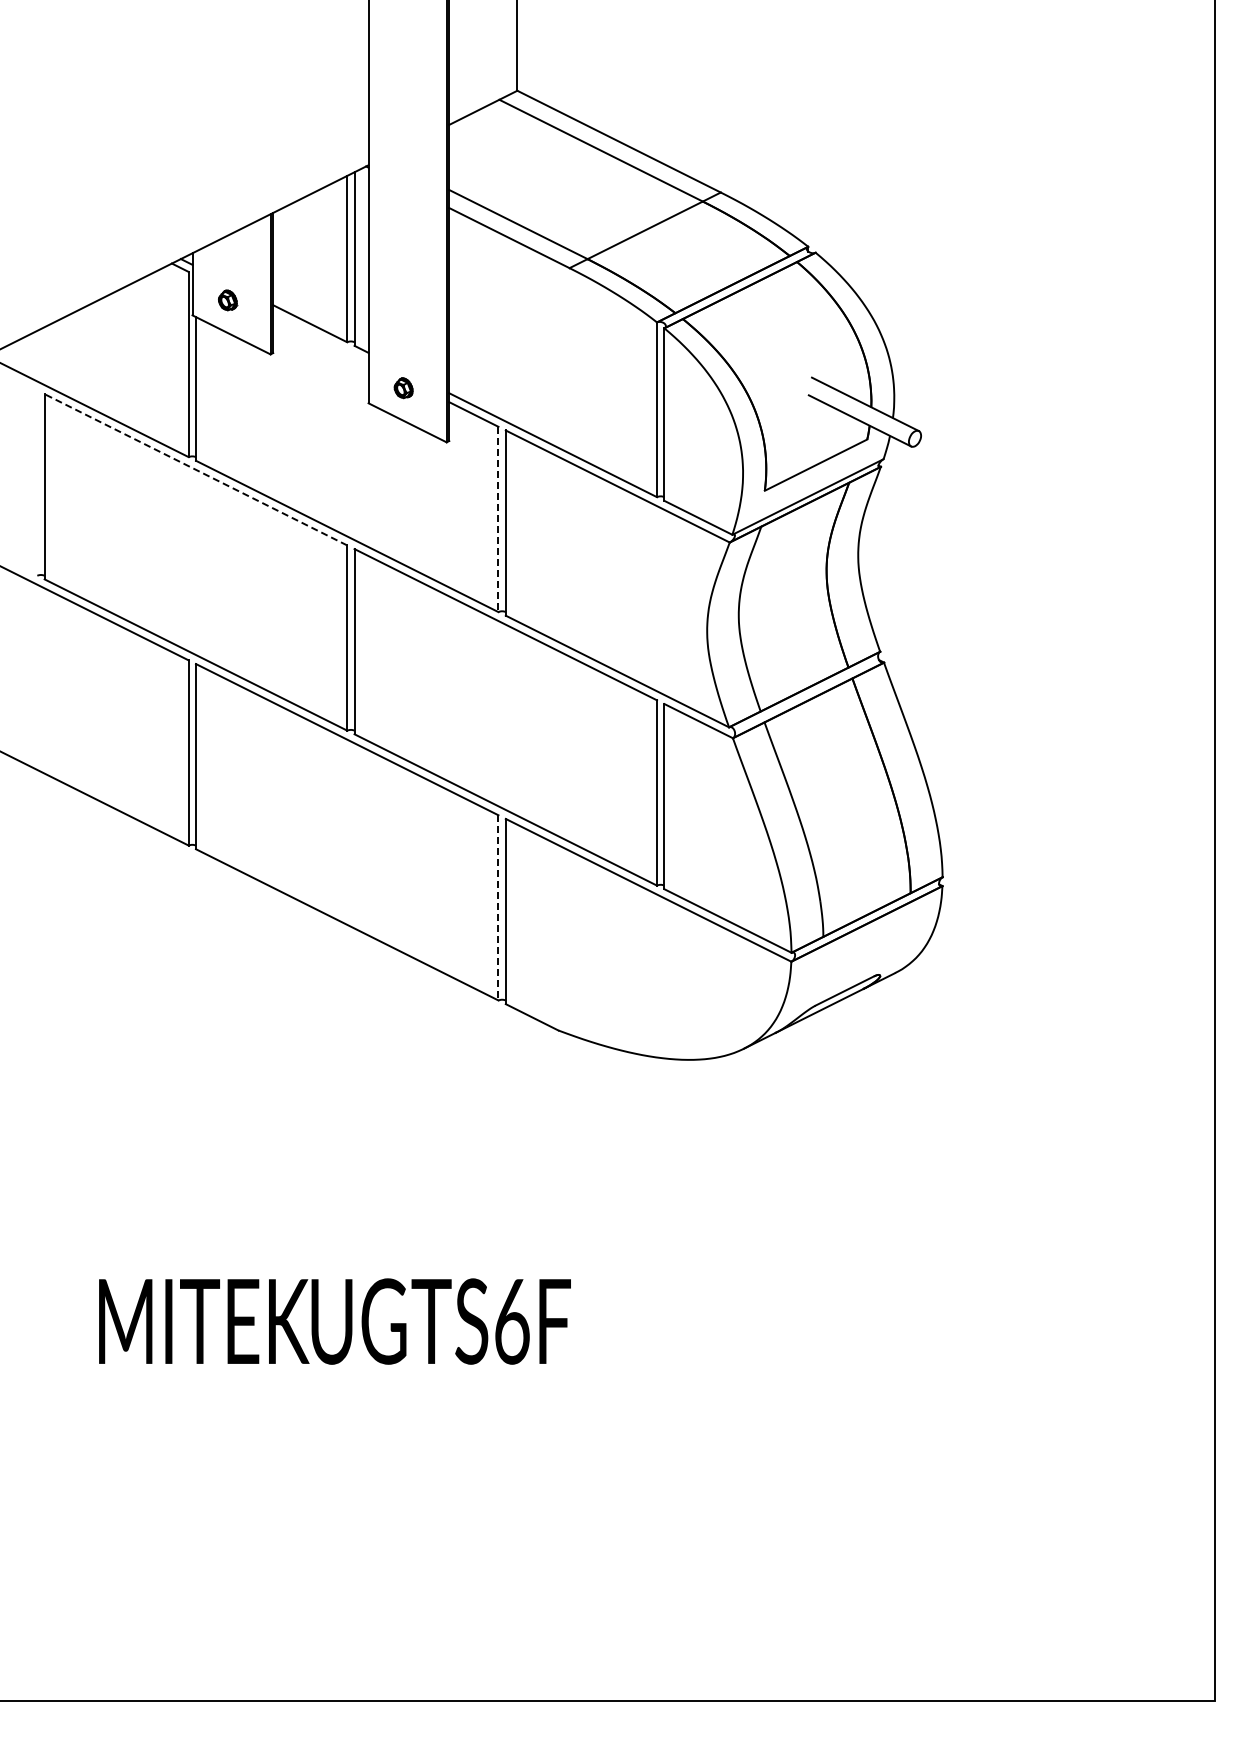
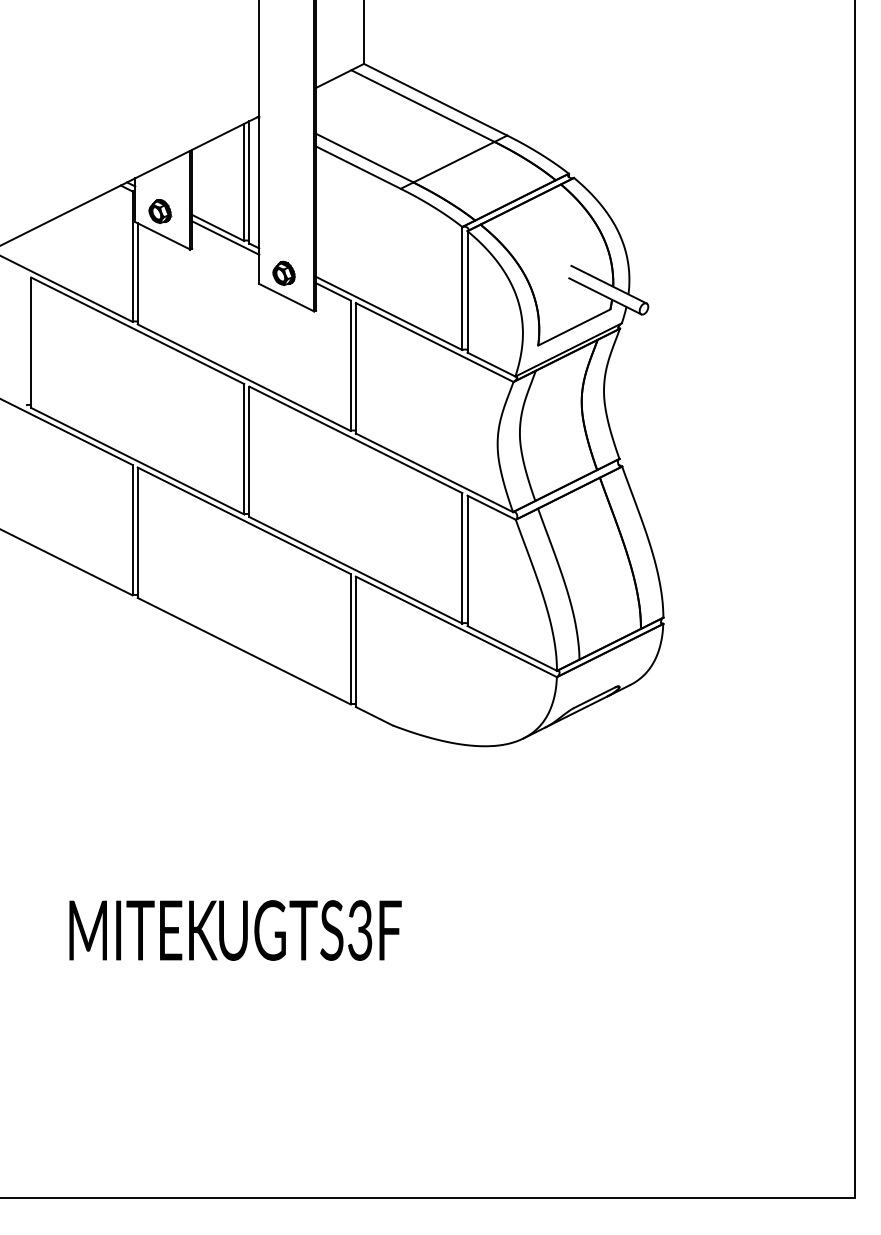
part: (227, 300) -> (159, 211), size x1.67
line: (320, 337) -> (225, 237), added
part: (403, 387) -> (283, 272), size x1.67
line: (195, 469) -> (137, 330), dashed -> solid
line: (498, 519) -> (350, 365), dashed -> solid
line: (498, 907) -> (350, 638), dashed -> solid
text: (511, 1321) -> (359, 930), UGTS6F -> UGTS3F

